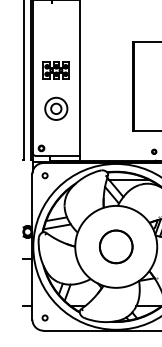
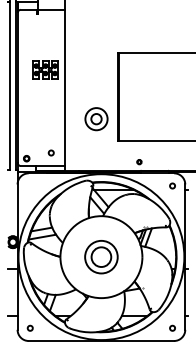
part: (56, 70) -> (45, 69), moved
part: (56, 109) -> (96, 119), moved
circle: (44, 175) -> (50, 152), moved
circle: (116, 246) -> (101, 256), size x0.6

